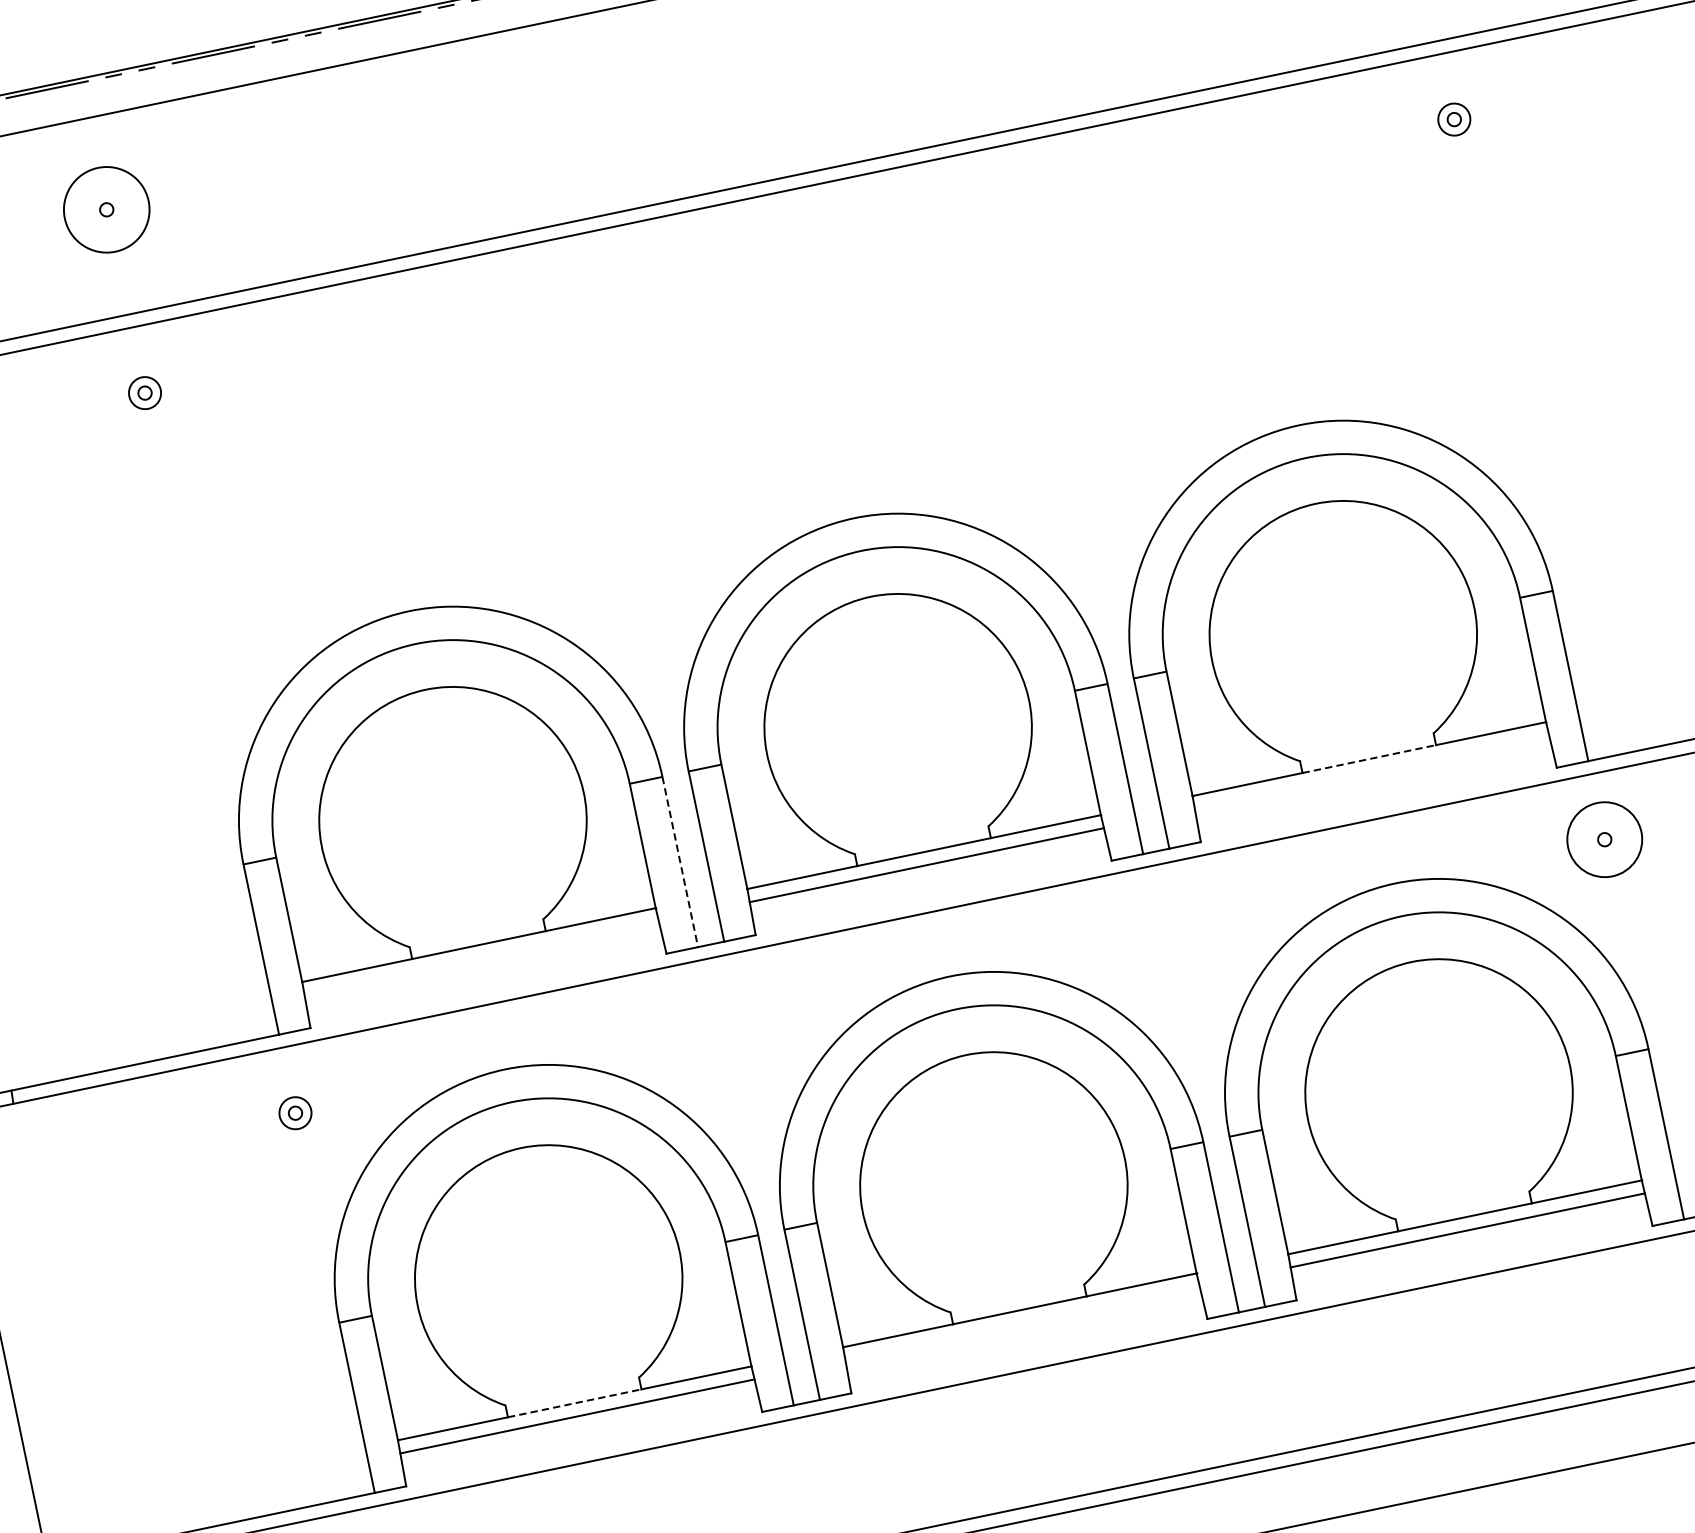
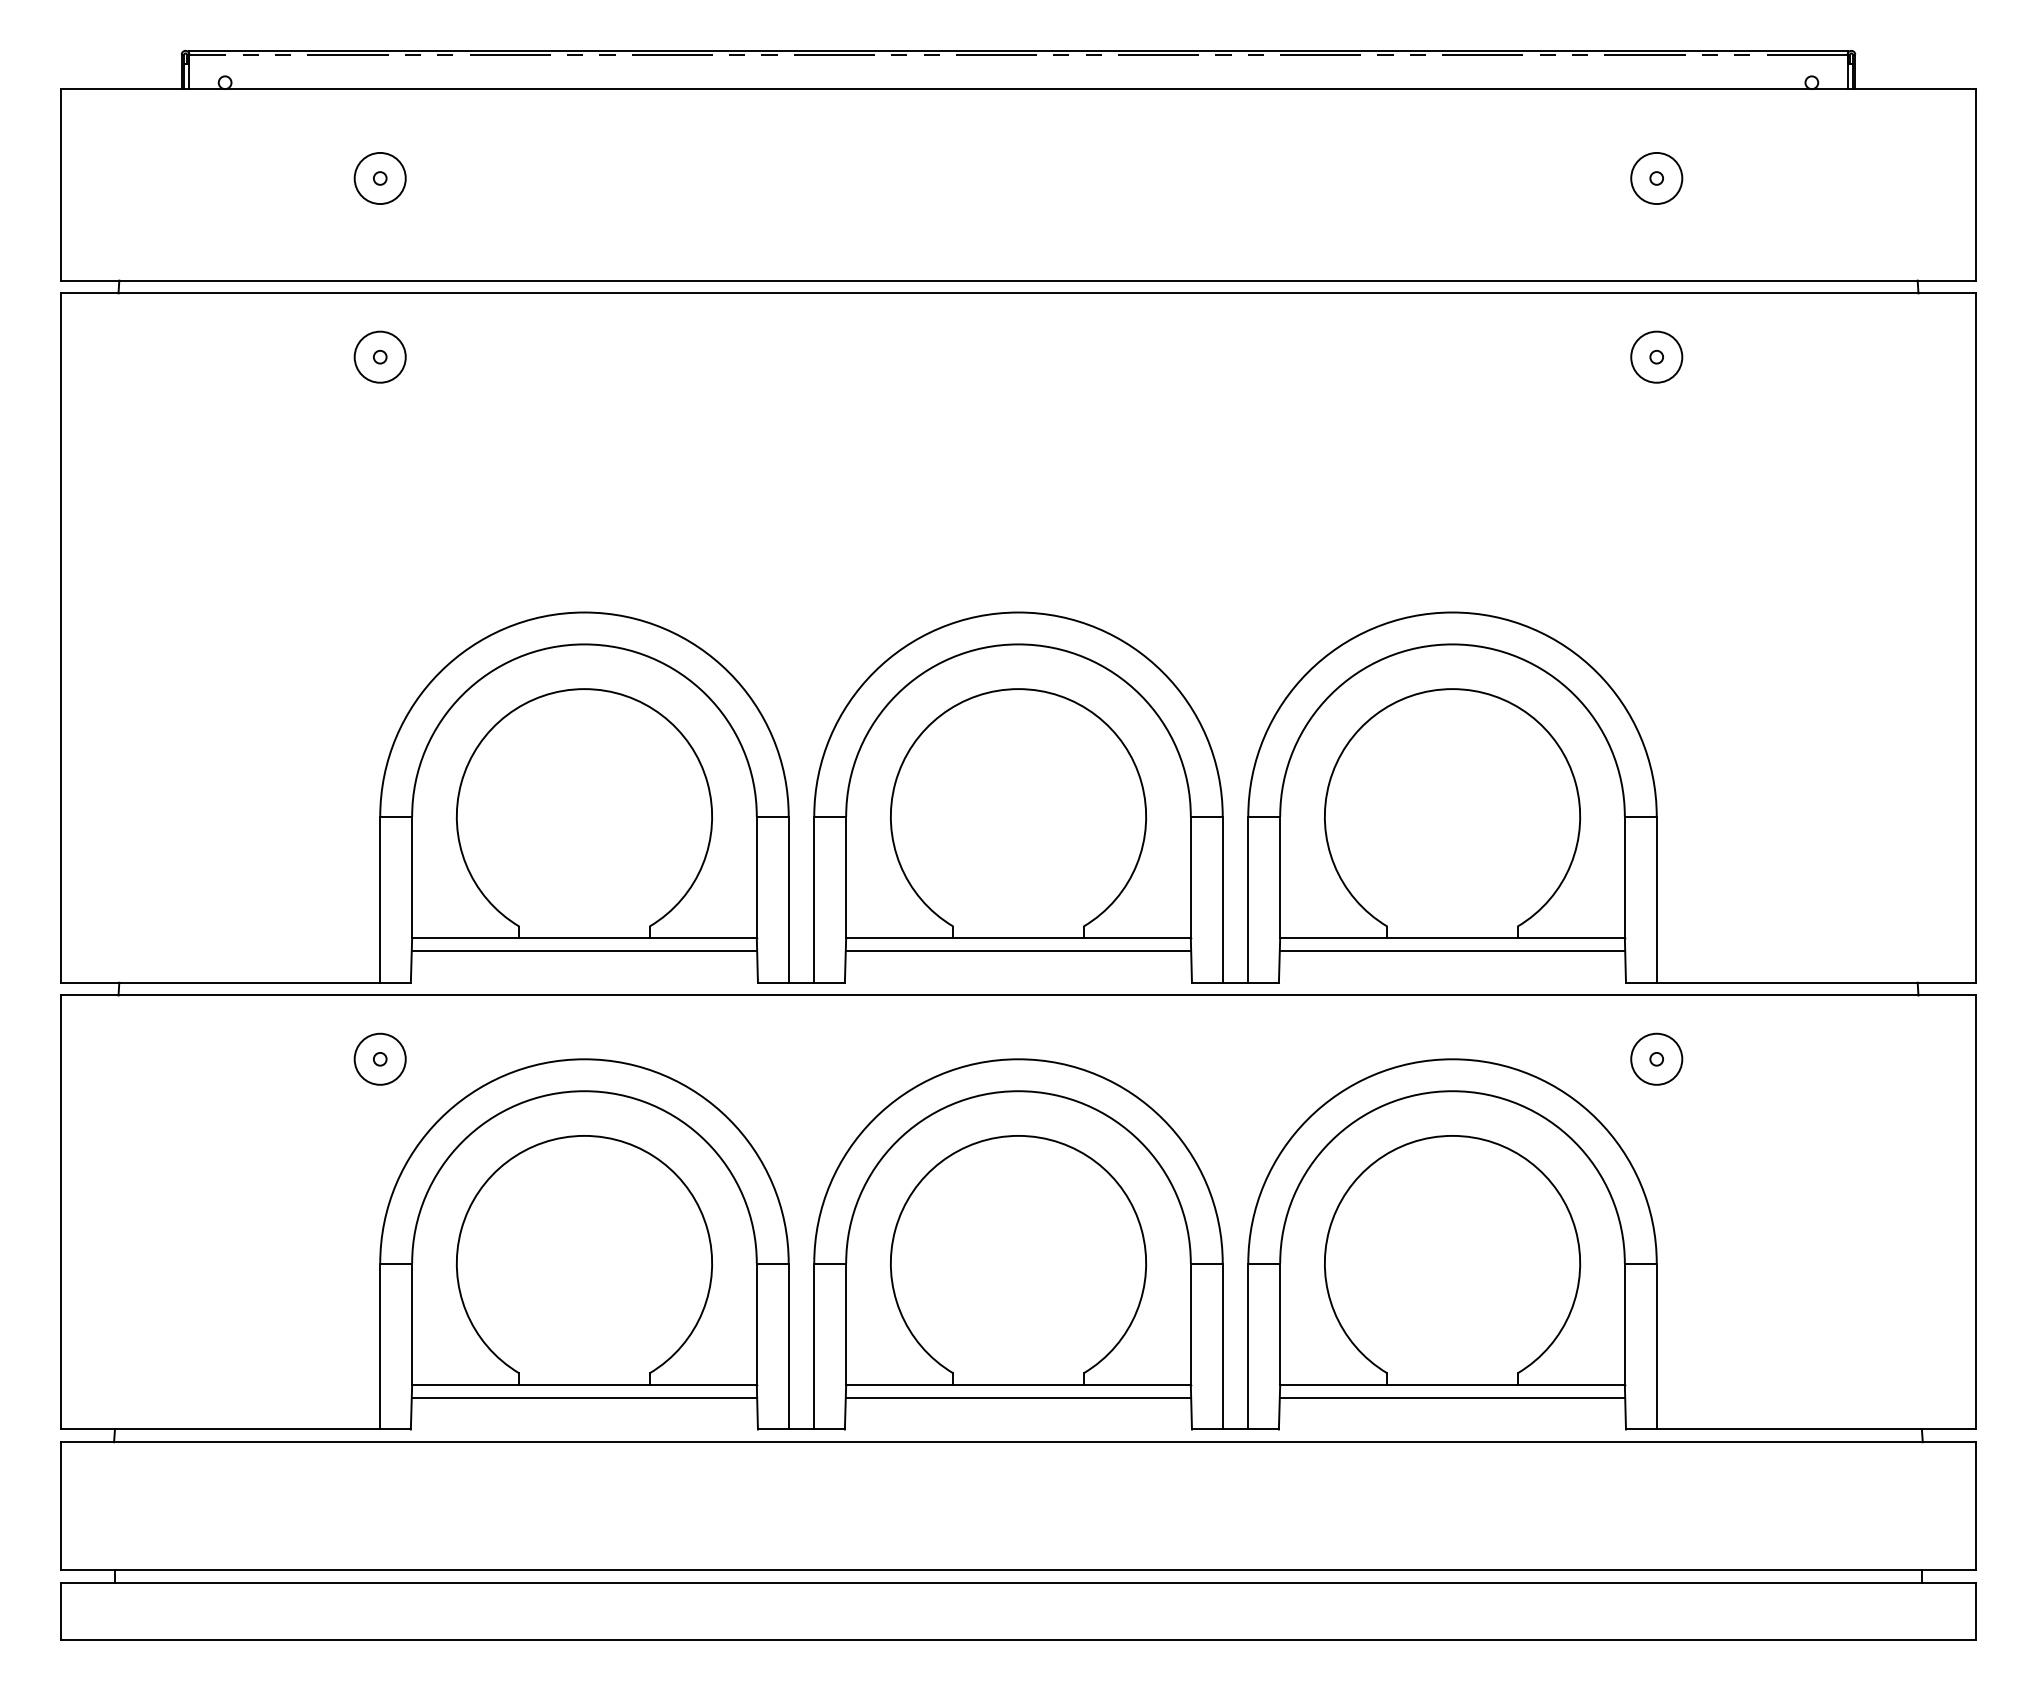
circle: (1453, 118) -> (1656, 356), size x1.67
circle: (106, 209) -> (379, 178), size x0.62
circle: (144, 392) -> (379, 356), size x1.67
line: (1370, 759) -> (1453, 938), dashed -> solid
line: (1371, 771) -> (1452, 950), added
circle: (1604, 838) -> (1656, 1058), size x0.71
line: (679, 861) -> (788, 899), dashed -> solid
line: (481, 957) -> (584, 950), added
circle: (294, 1112) -> (379, 1058), size x1.67
line: (1022, 1323) -> (1018, 1397), added
line: (574, 1403) -> (584, 1384), dashed -> solid

